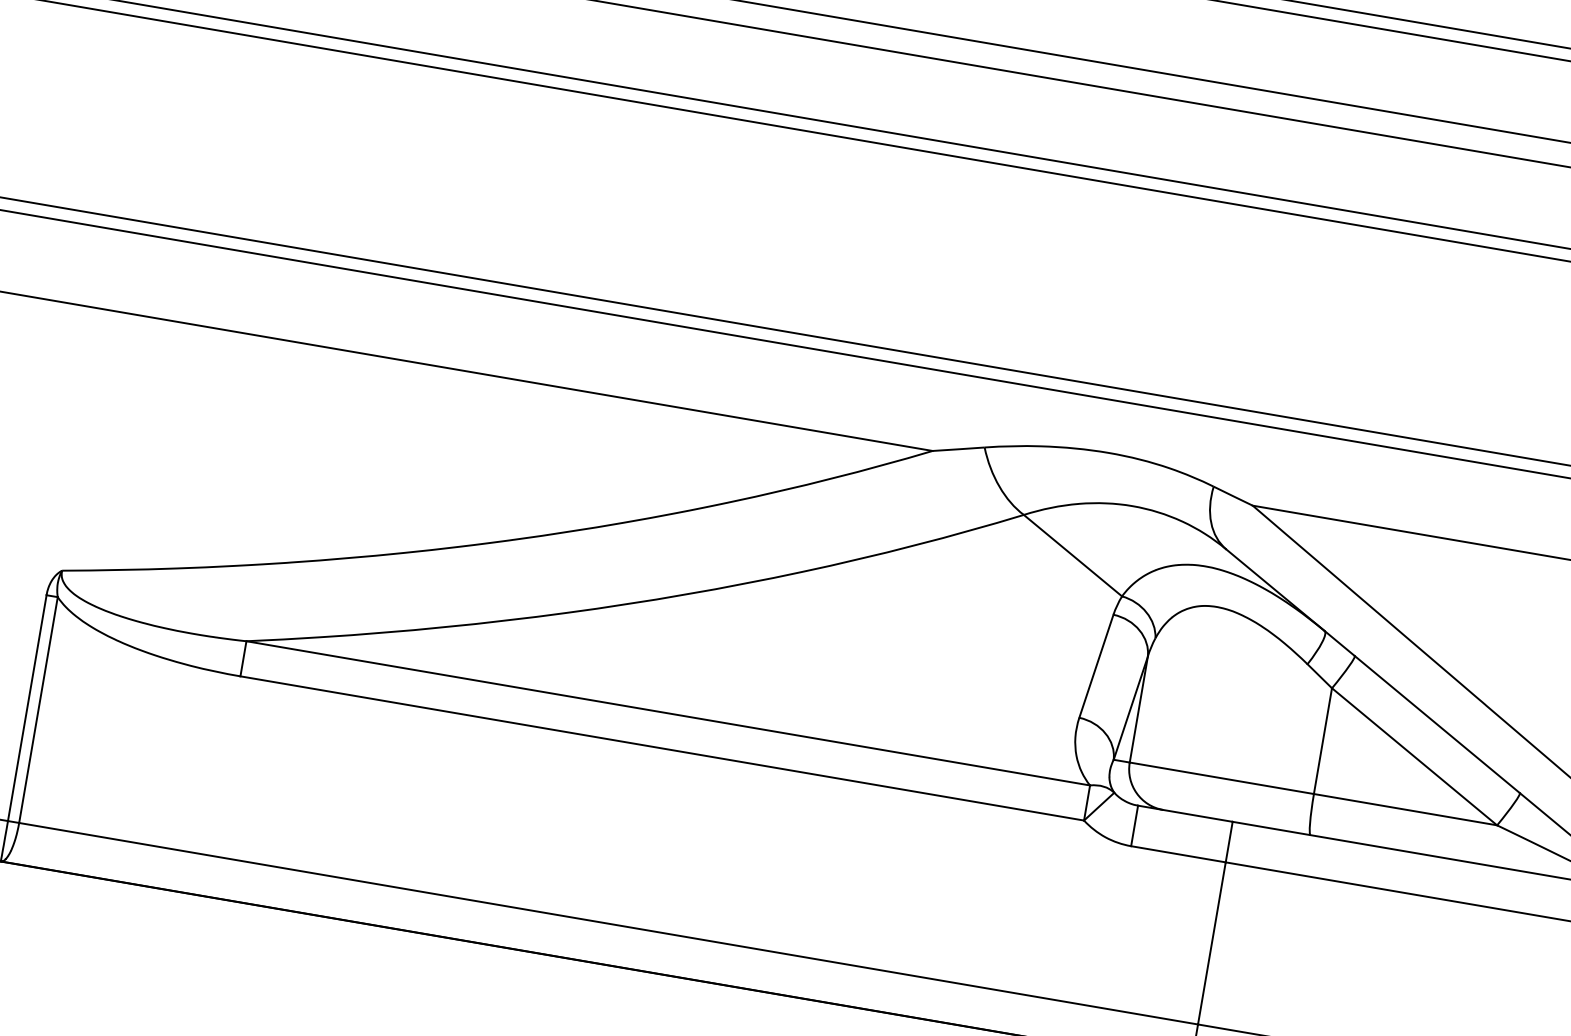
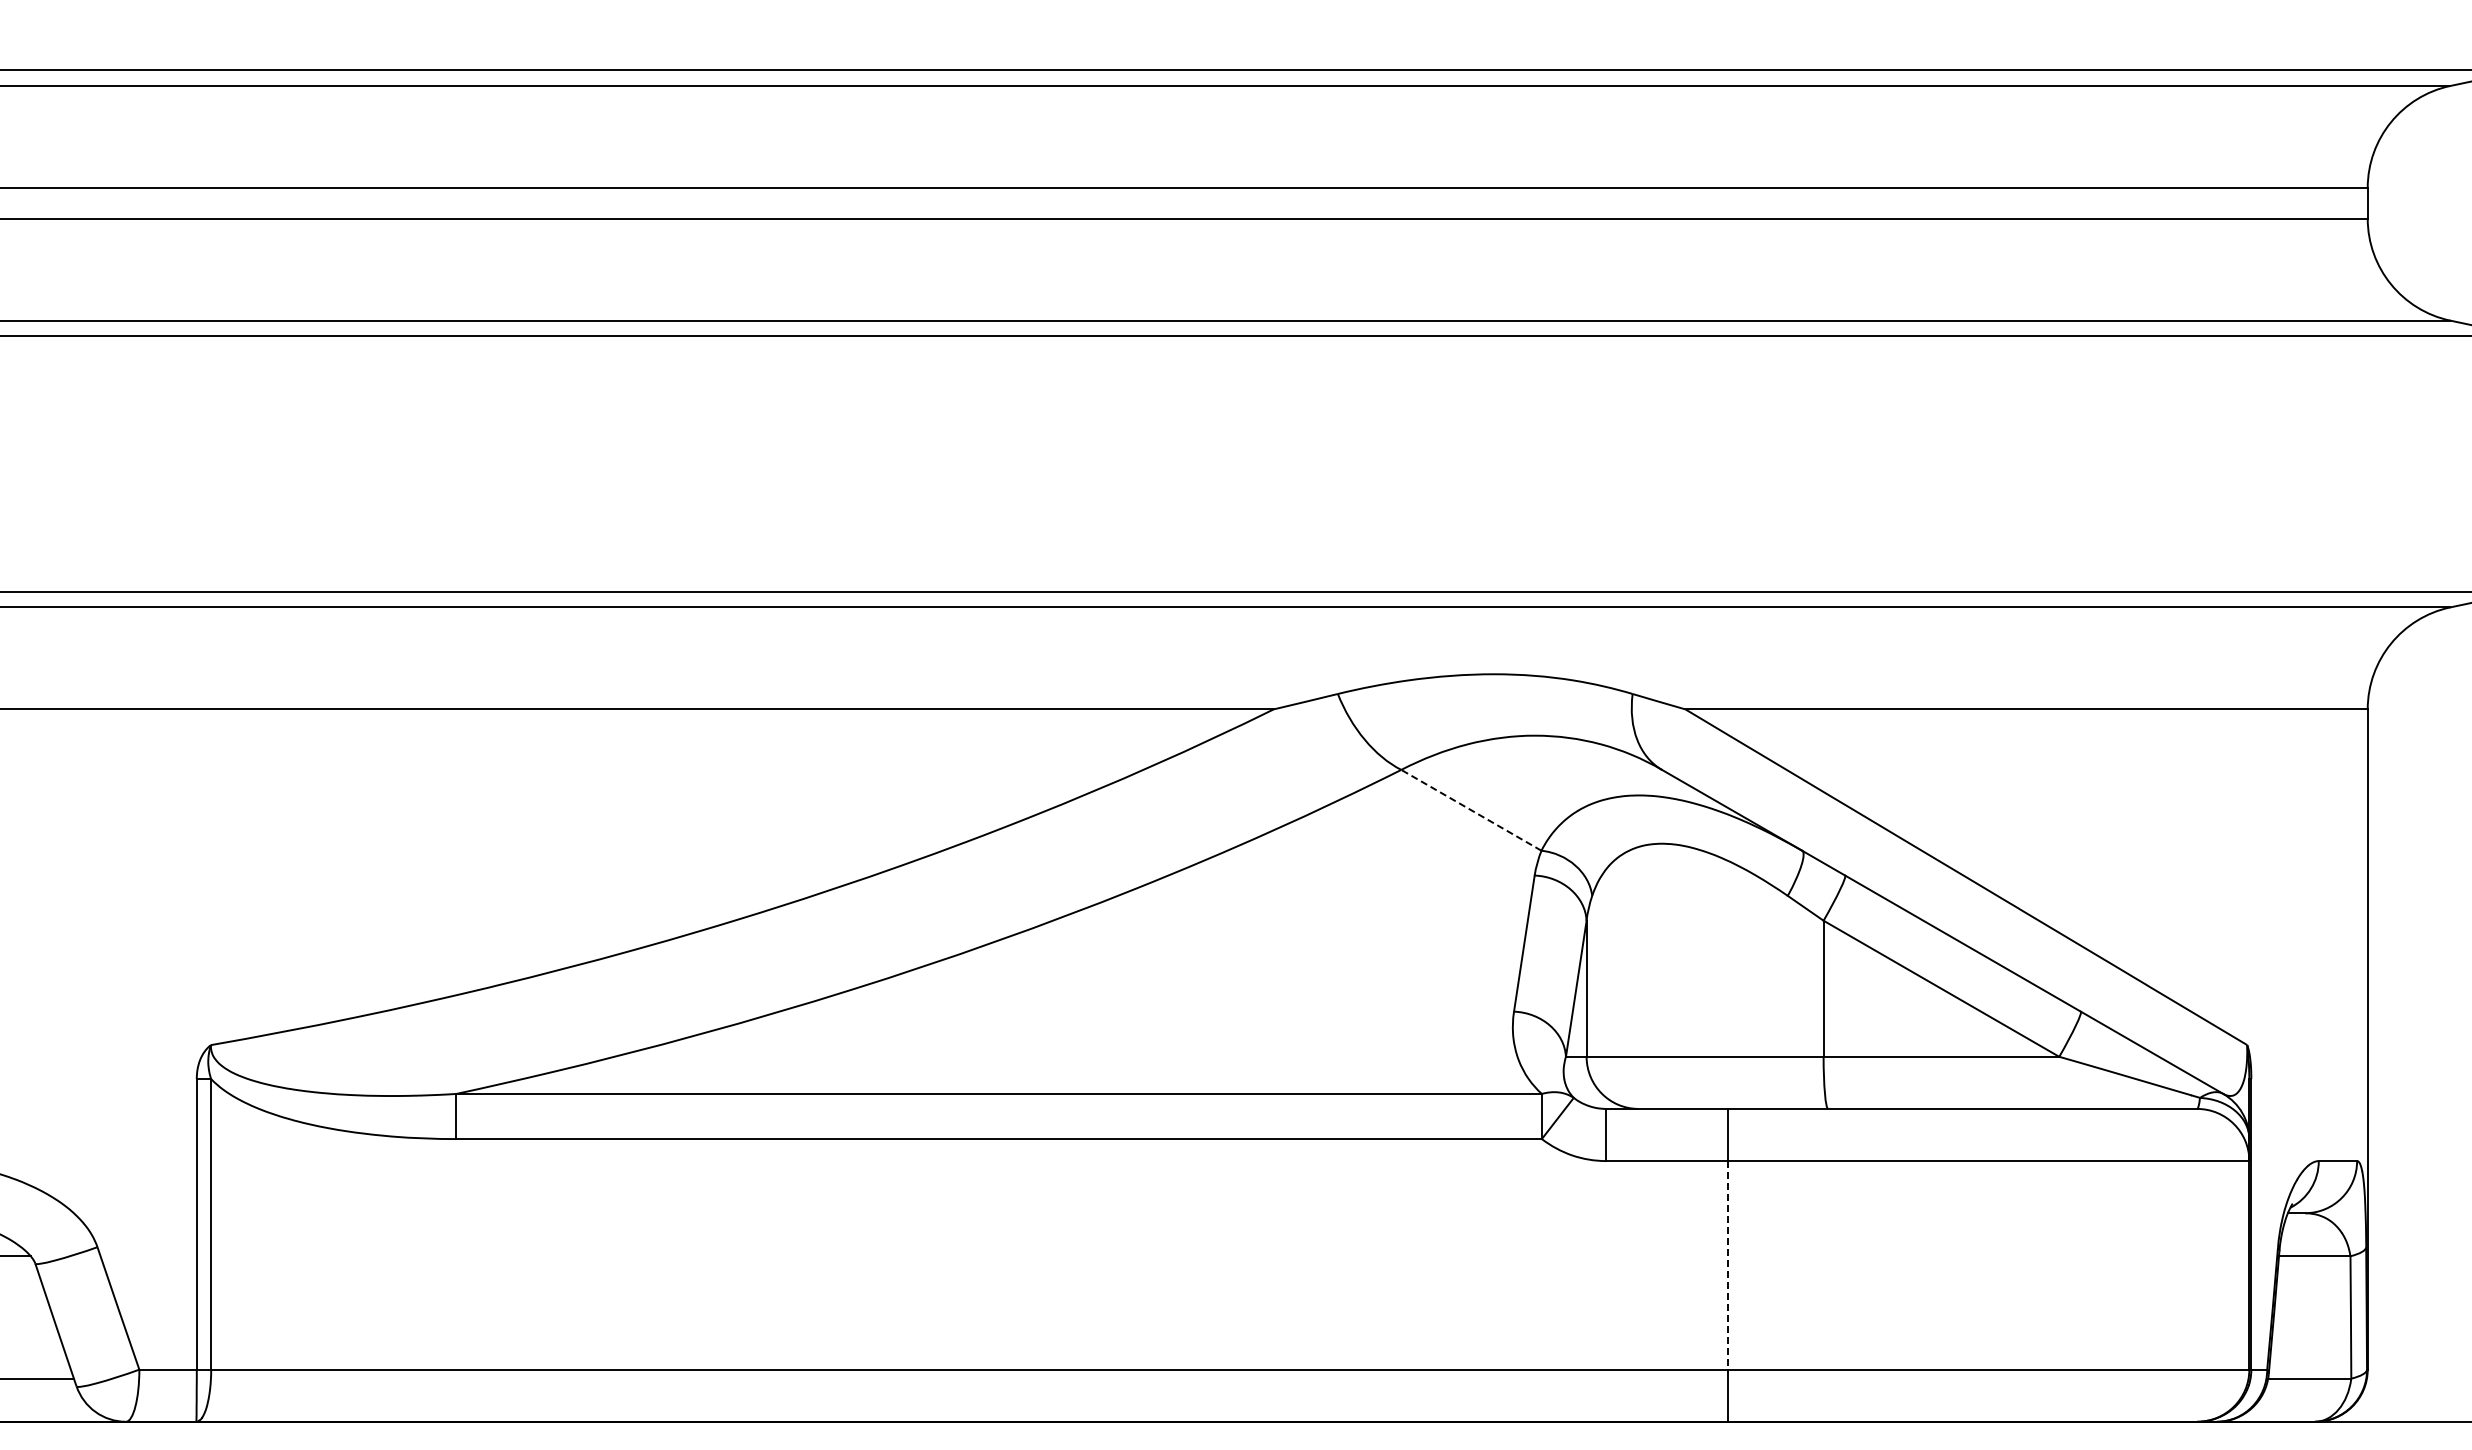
line: (1073, 555) -> (1471, 810), solid -> dashed
line: (1211, 943) -> (1727, 1265), solid -> dashed

